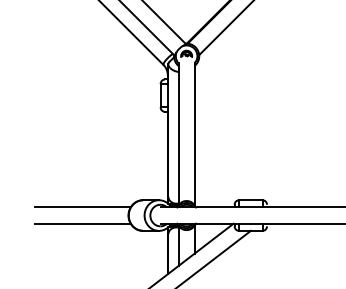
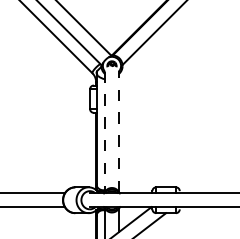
line: (178, 134) -> (105, 131), solid -> dashed
line: (194, 134) -> (118, 131), solid -> dashed

